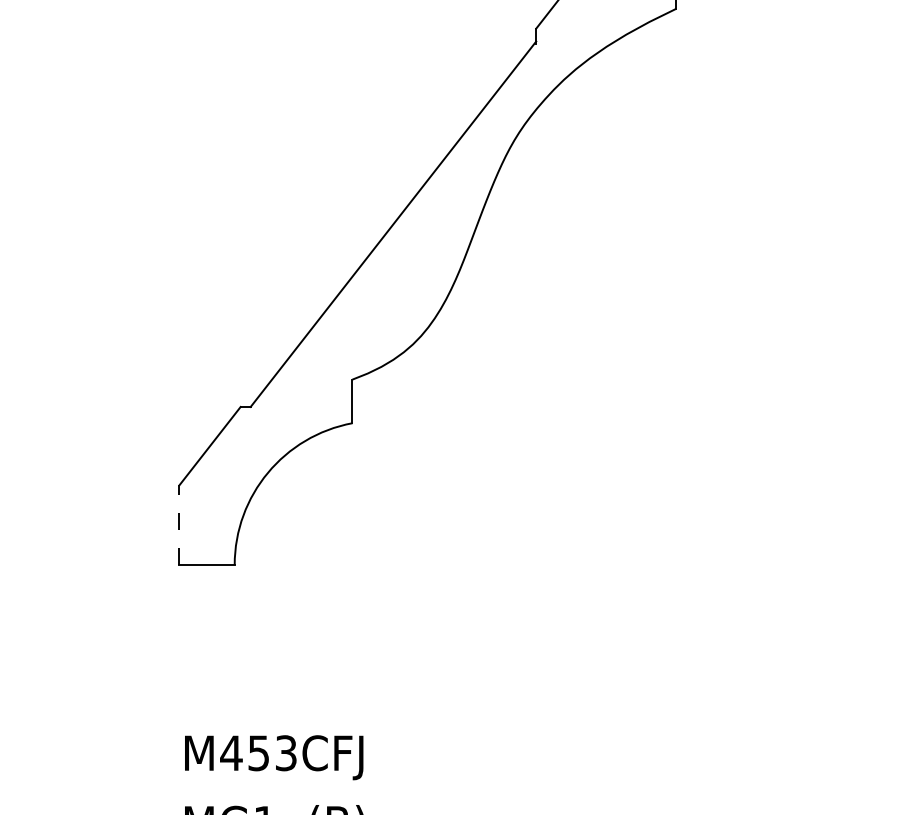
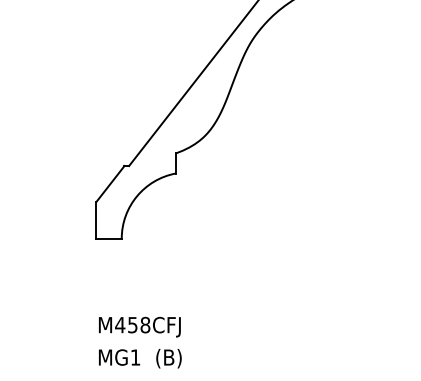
line: (179, 523) -> (96, 219), dashed -> solid
text: (286, 754) -> (145, 325), M453CFJ -> M458CFJ

